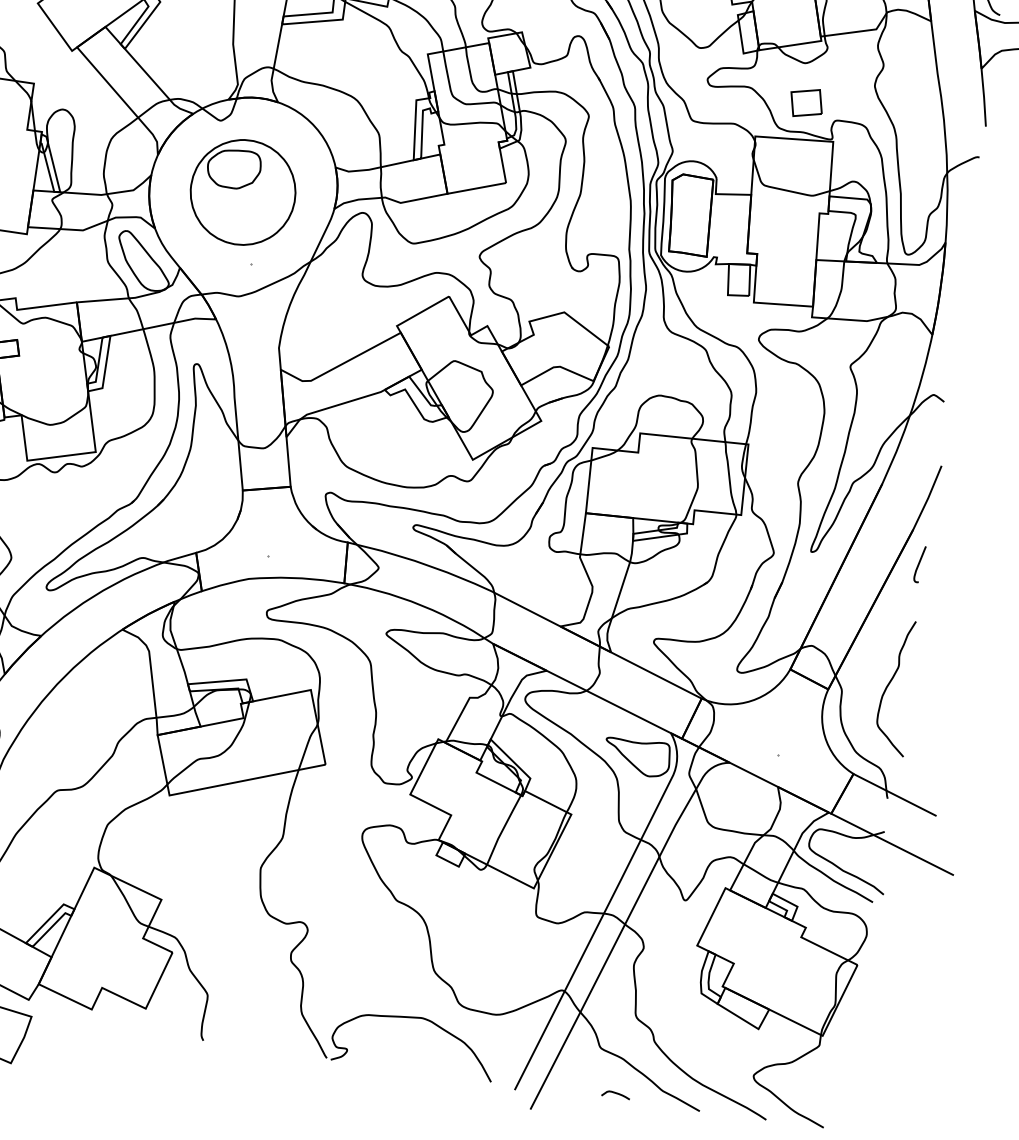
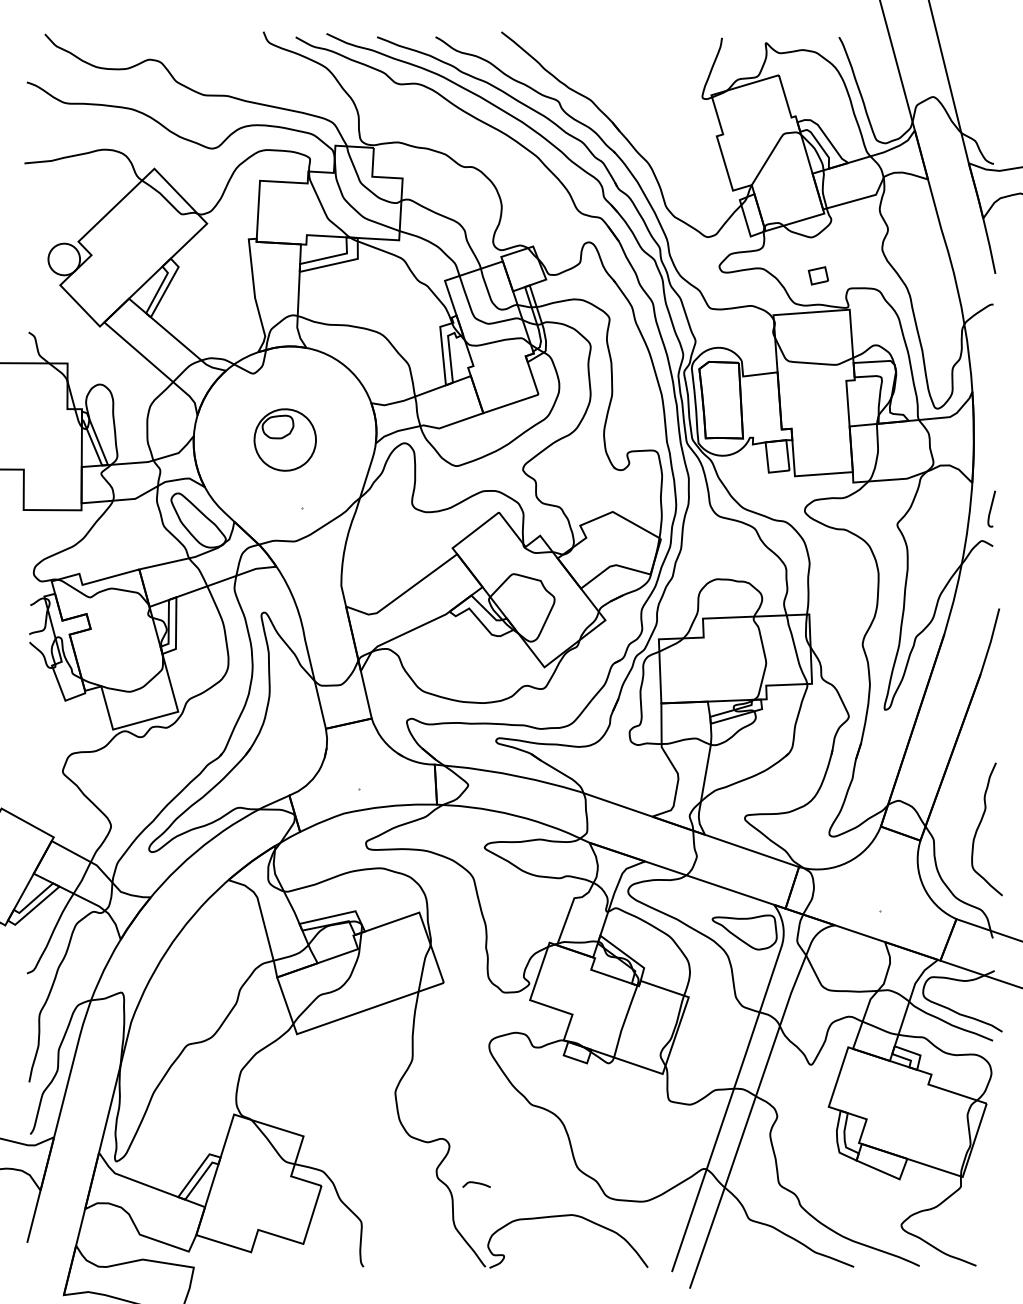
part: (806, 102) -> (818, 275), size x0.6
part: (243, 191) -> (285, 439), size x0.6
curve: (919, 563) -> (991, 508), moved
curve: (615, 1093) -> (476, 1183), moved

